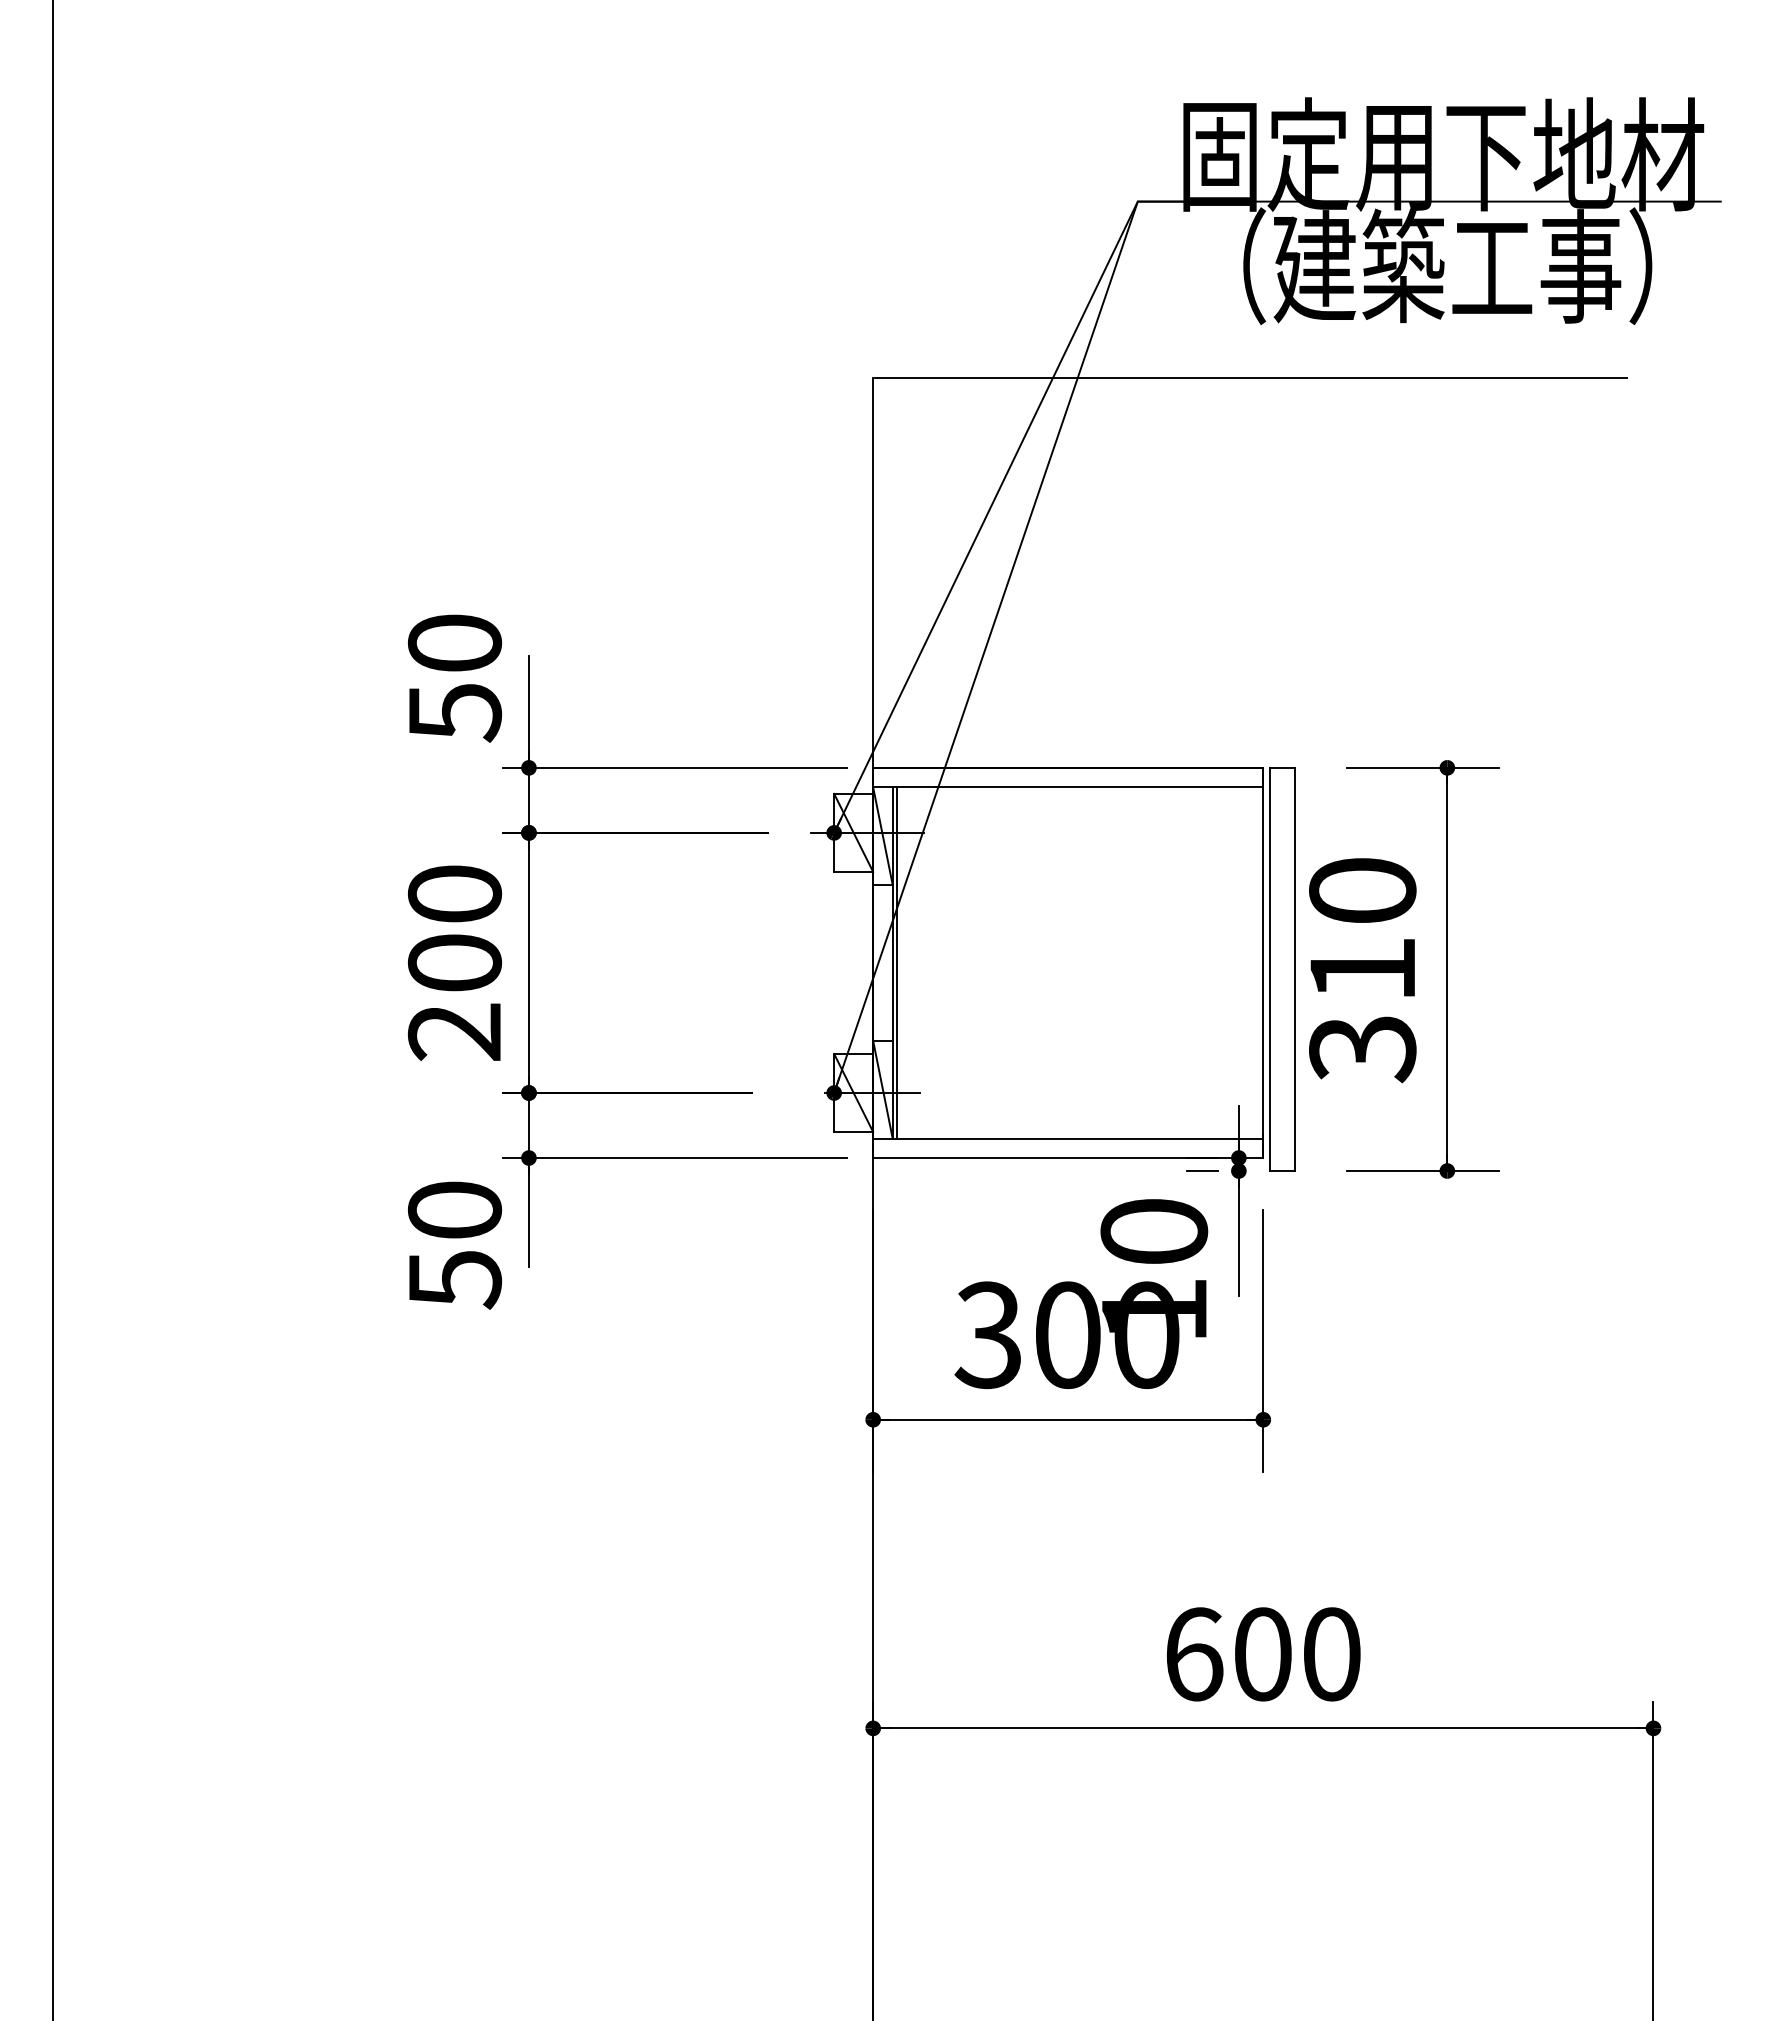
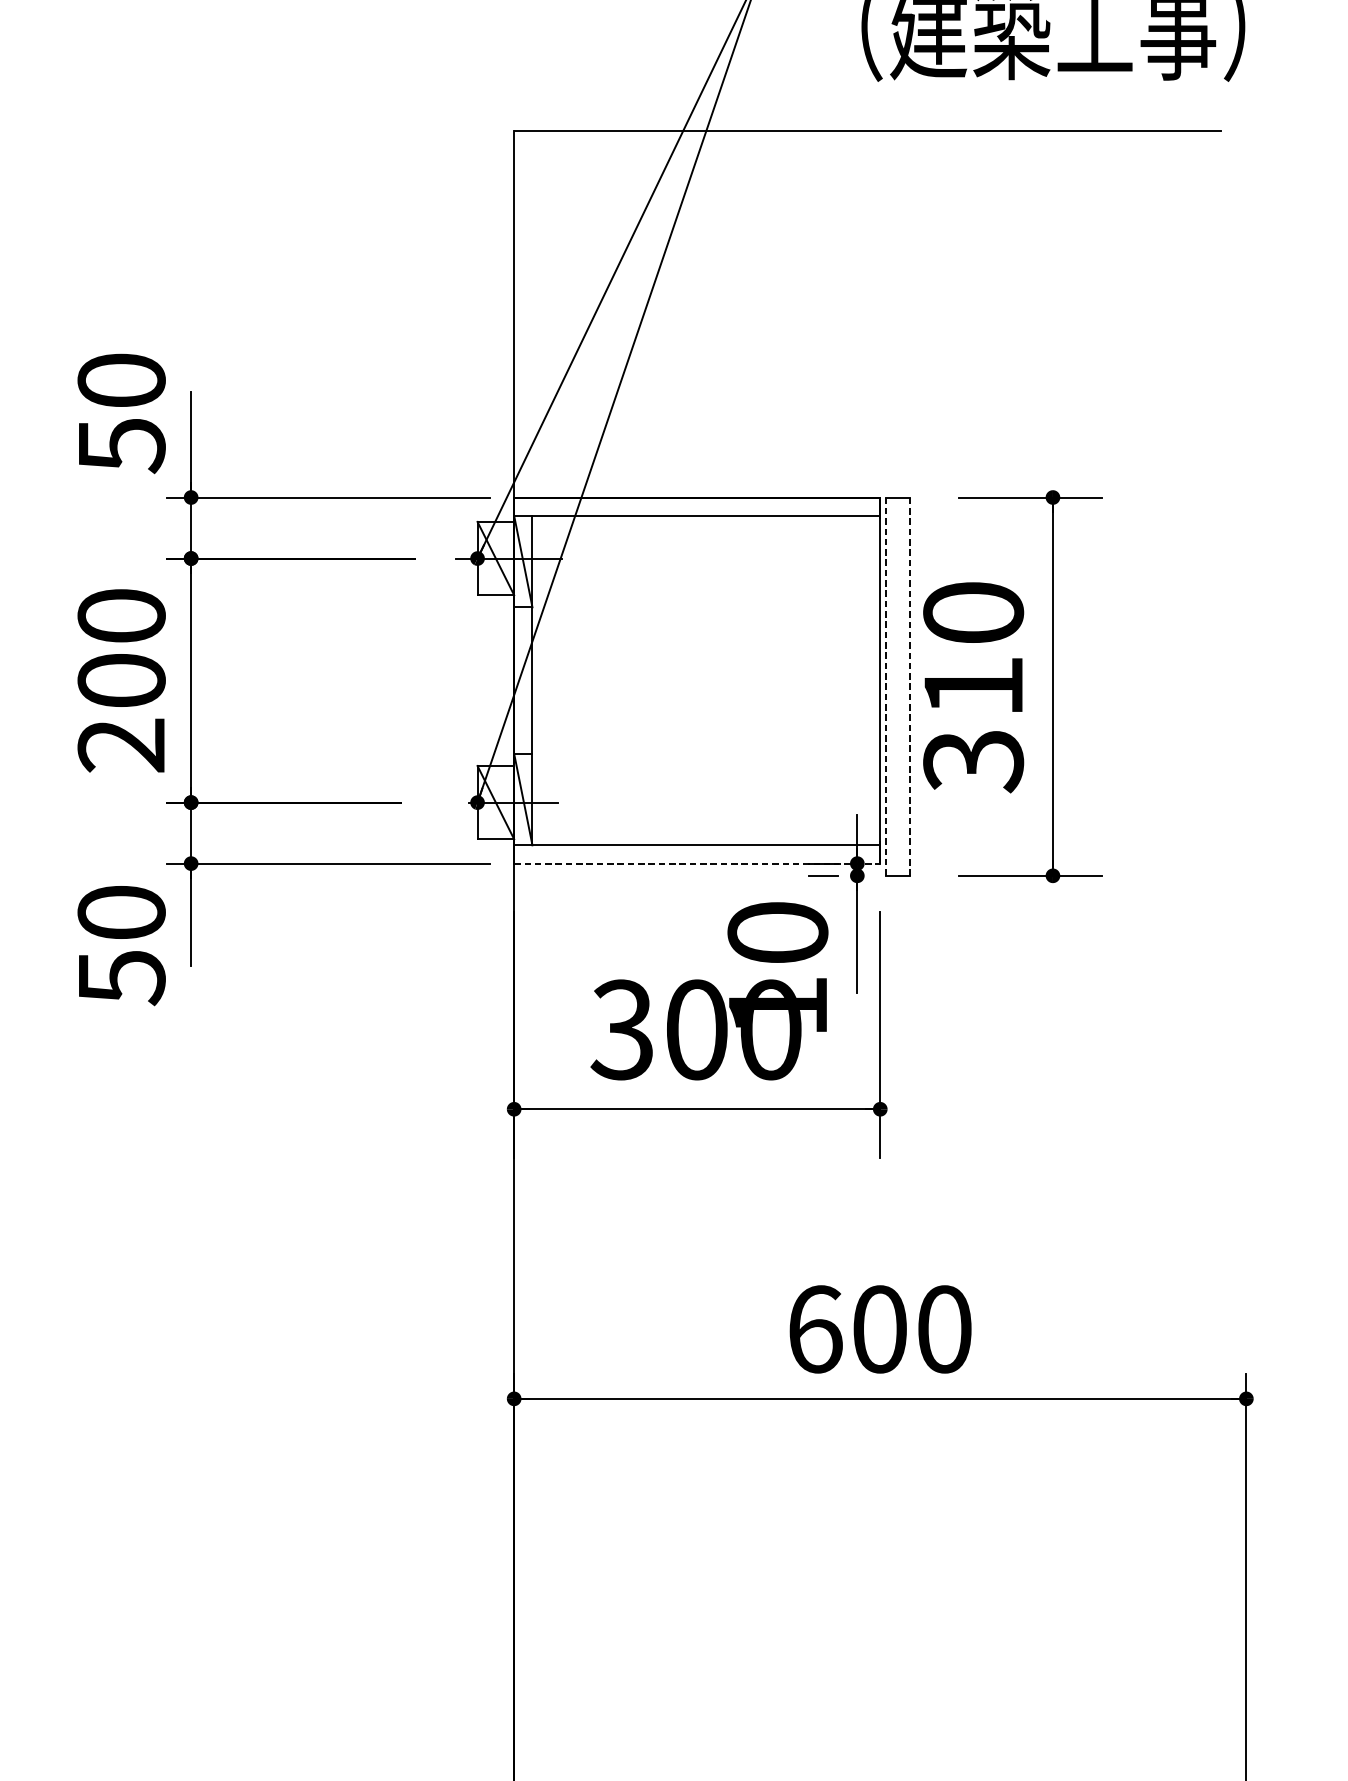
line: (896, 962) -> (536, 680), removed
line: (1269, 969) -> (886, 686), solid -> dashed
line: (1295, 969) -> (910, 686), solid -> dashed
line: (1068, 1158) -> (697, 864), solid -> dashed

